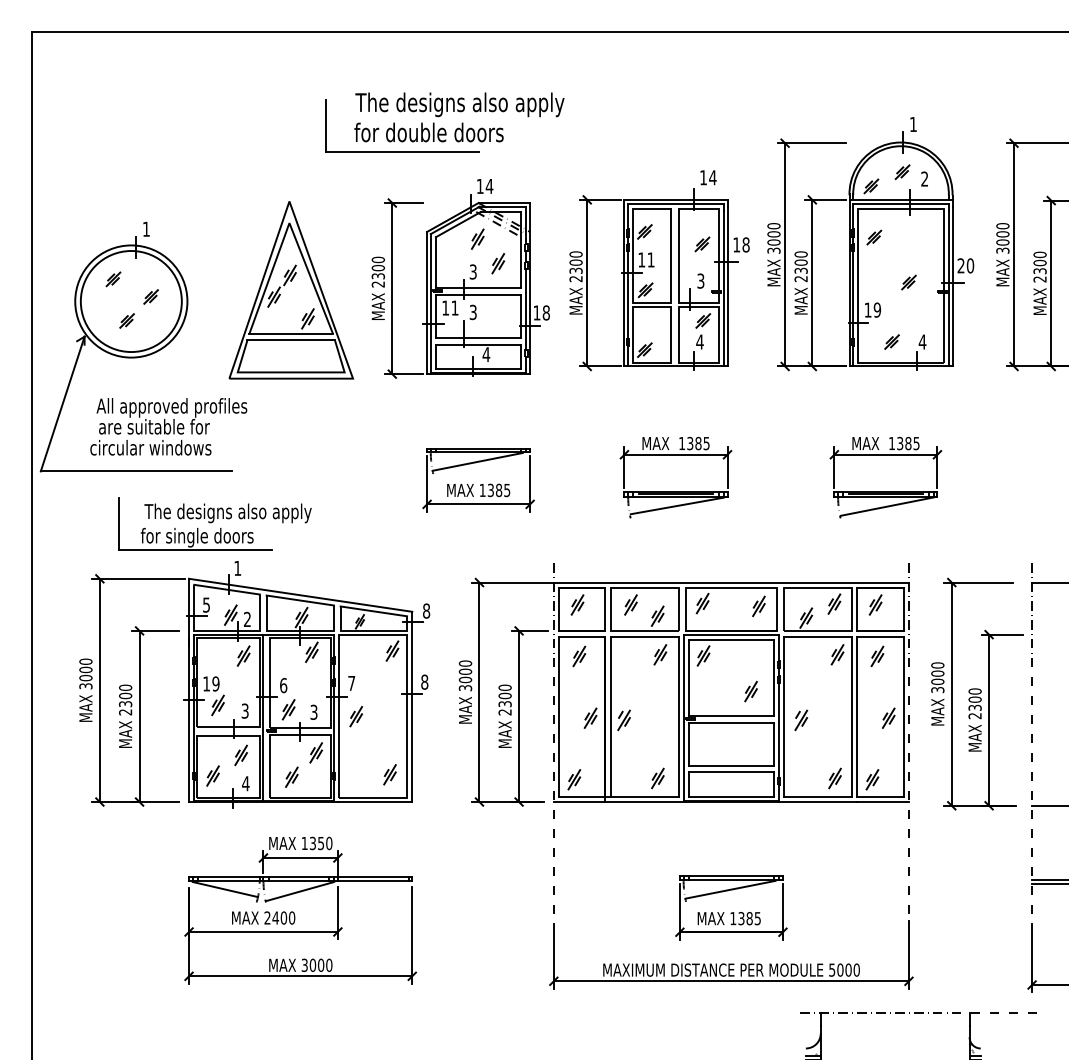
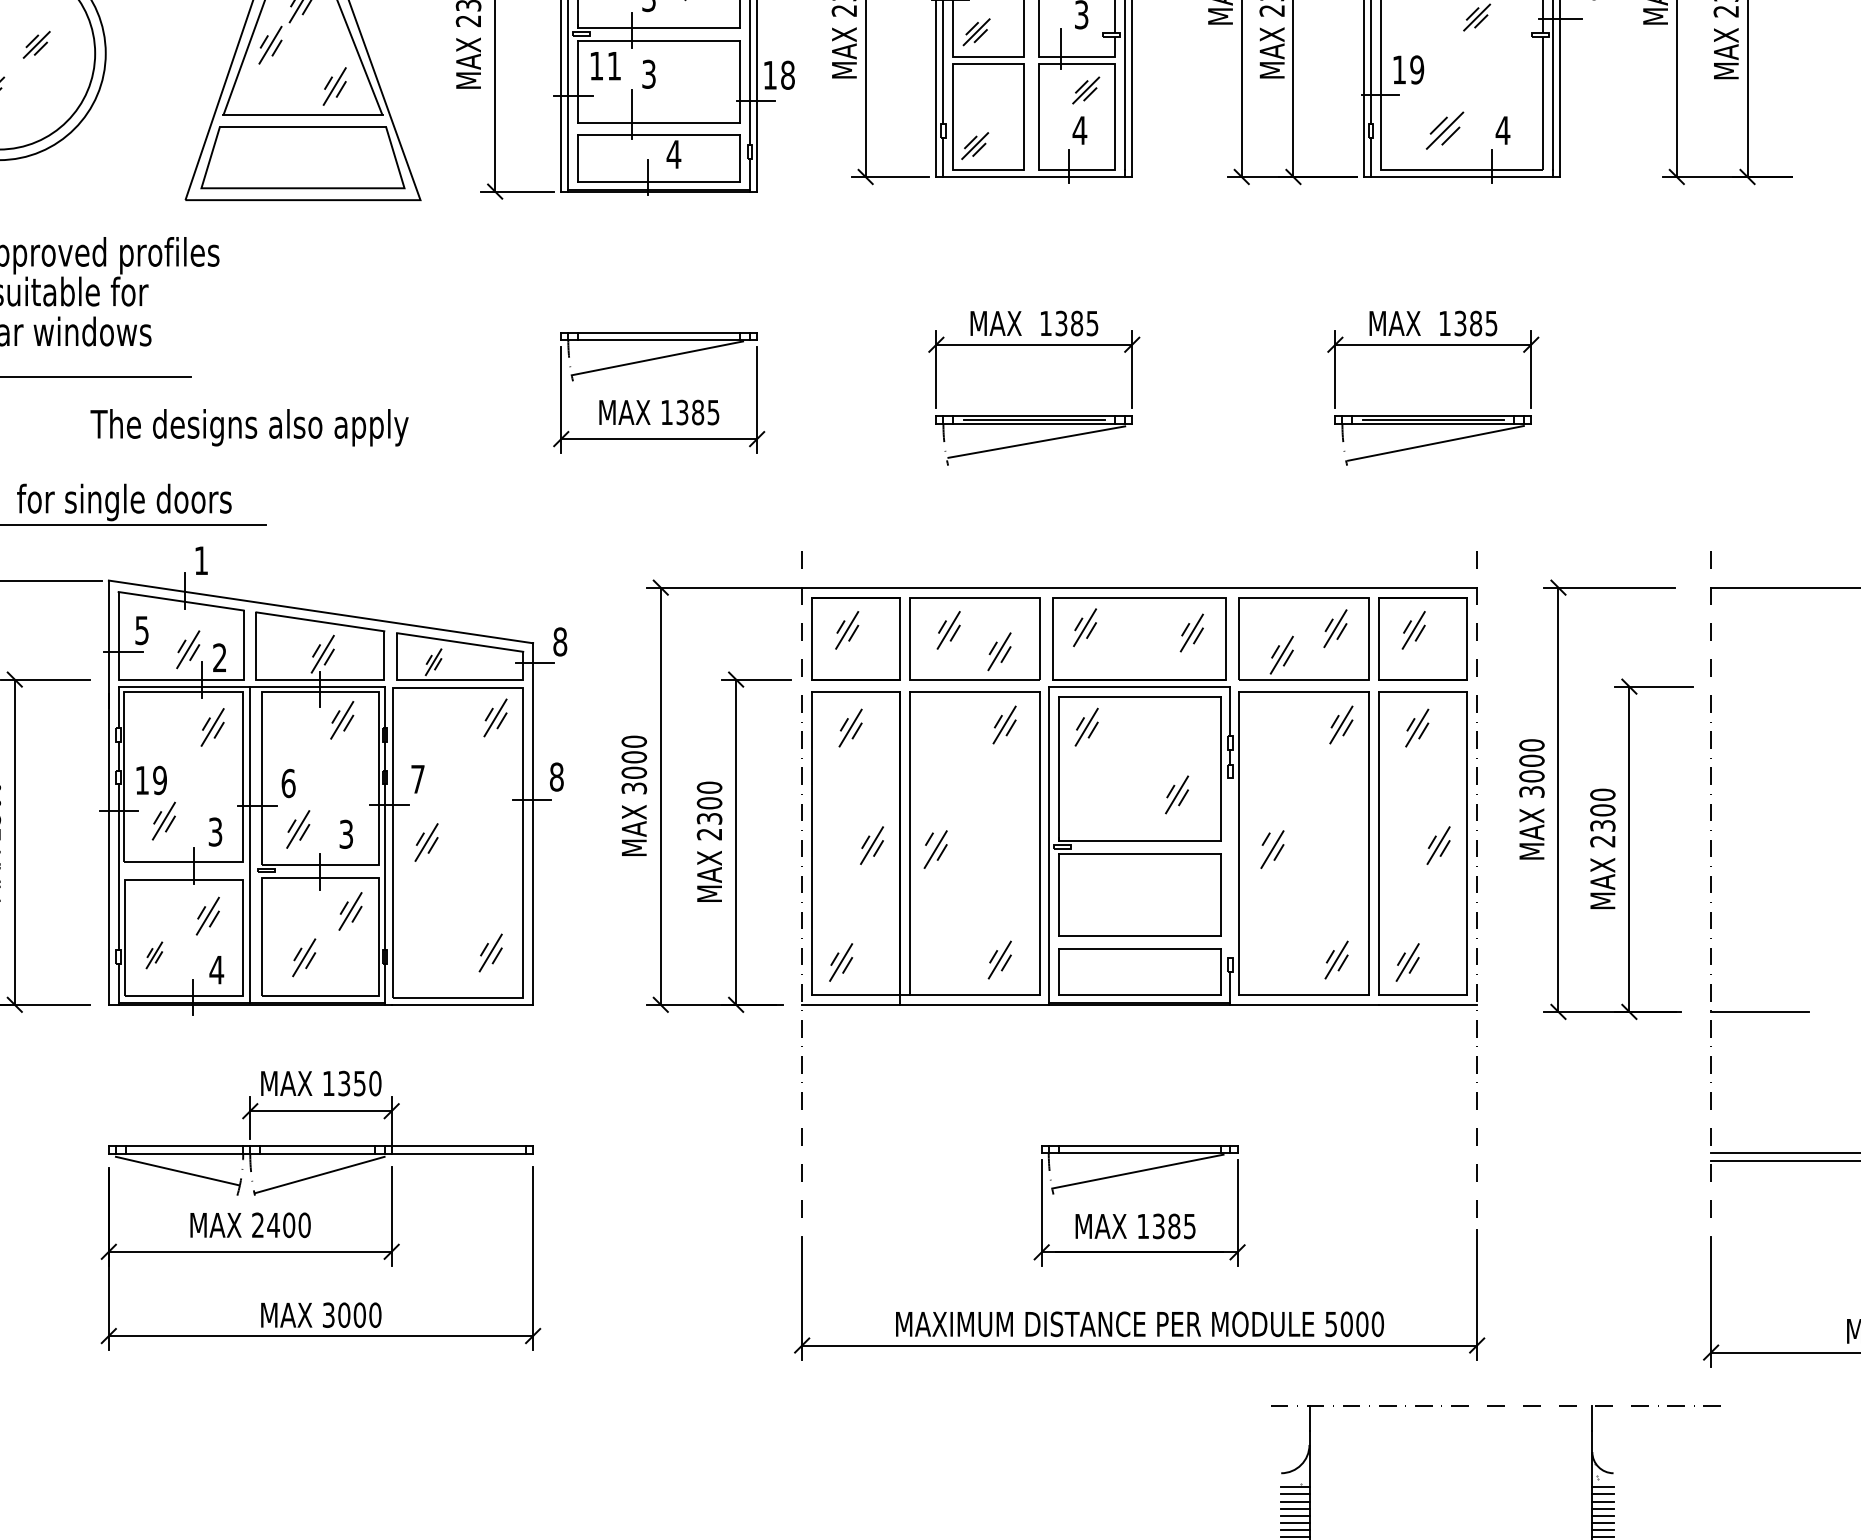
part: (891, 341) -> (1443, 129), size x1.4
text: (227, 513) -> (248, 427), moved
line: (779, 729) -> (1231, 866), removed
part: (212, 775) -> (153, 954), size x0.7

